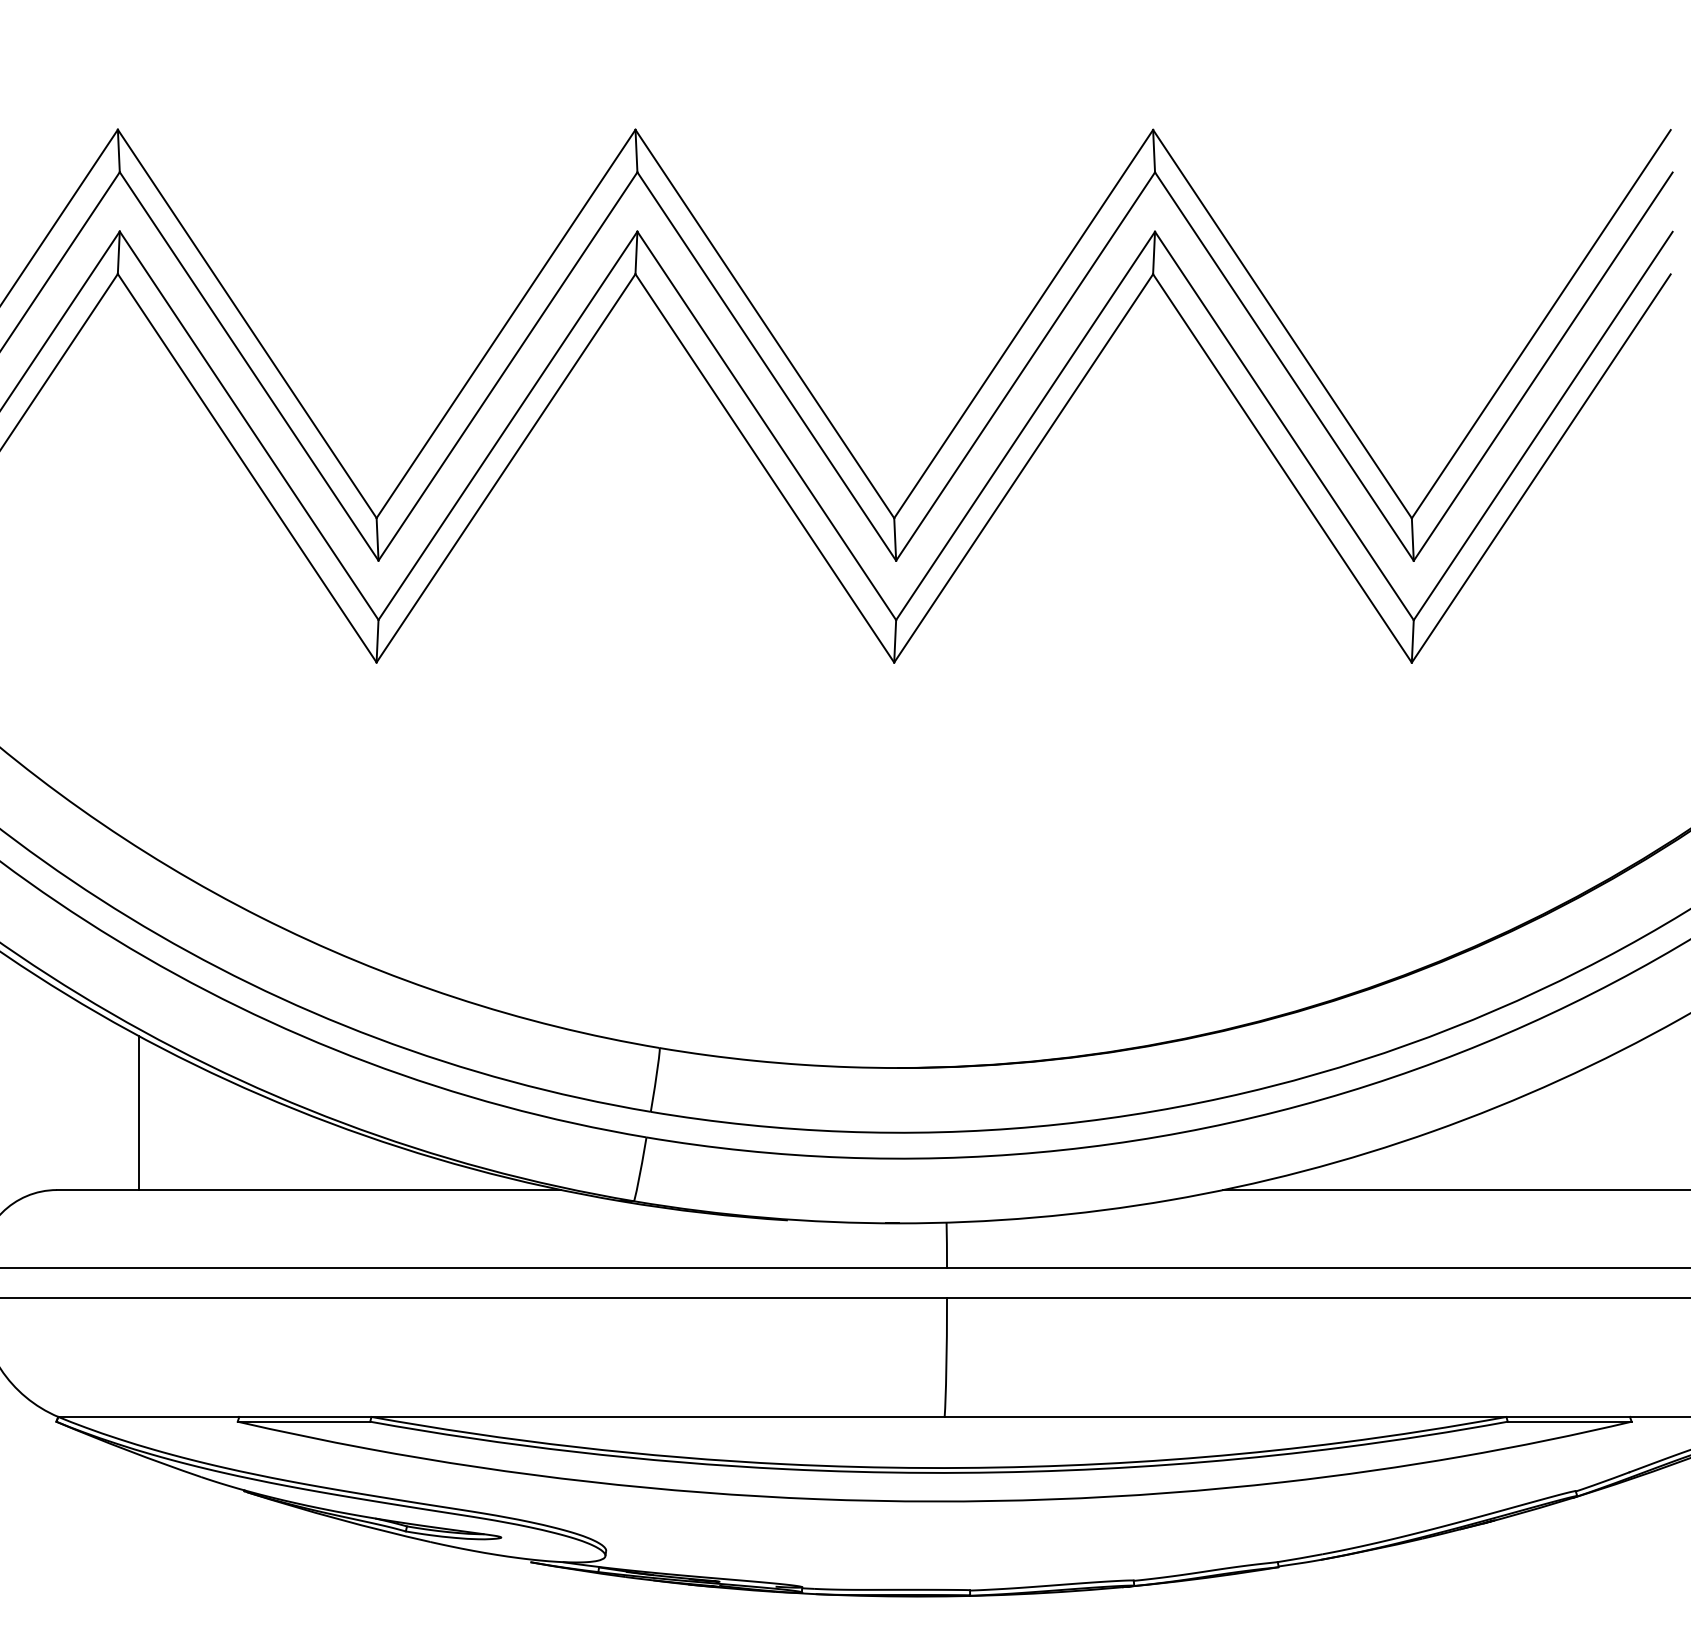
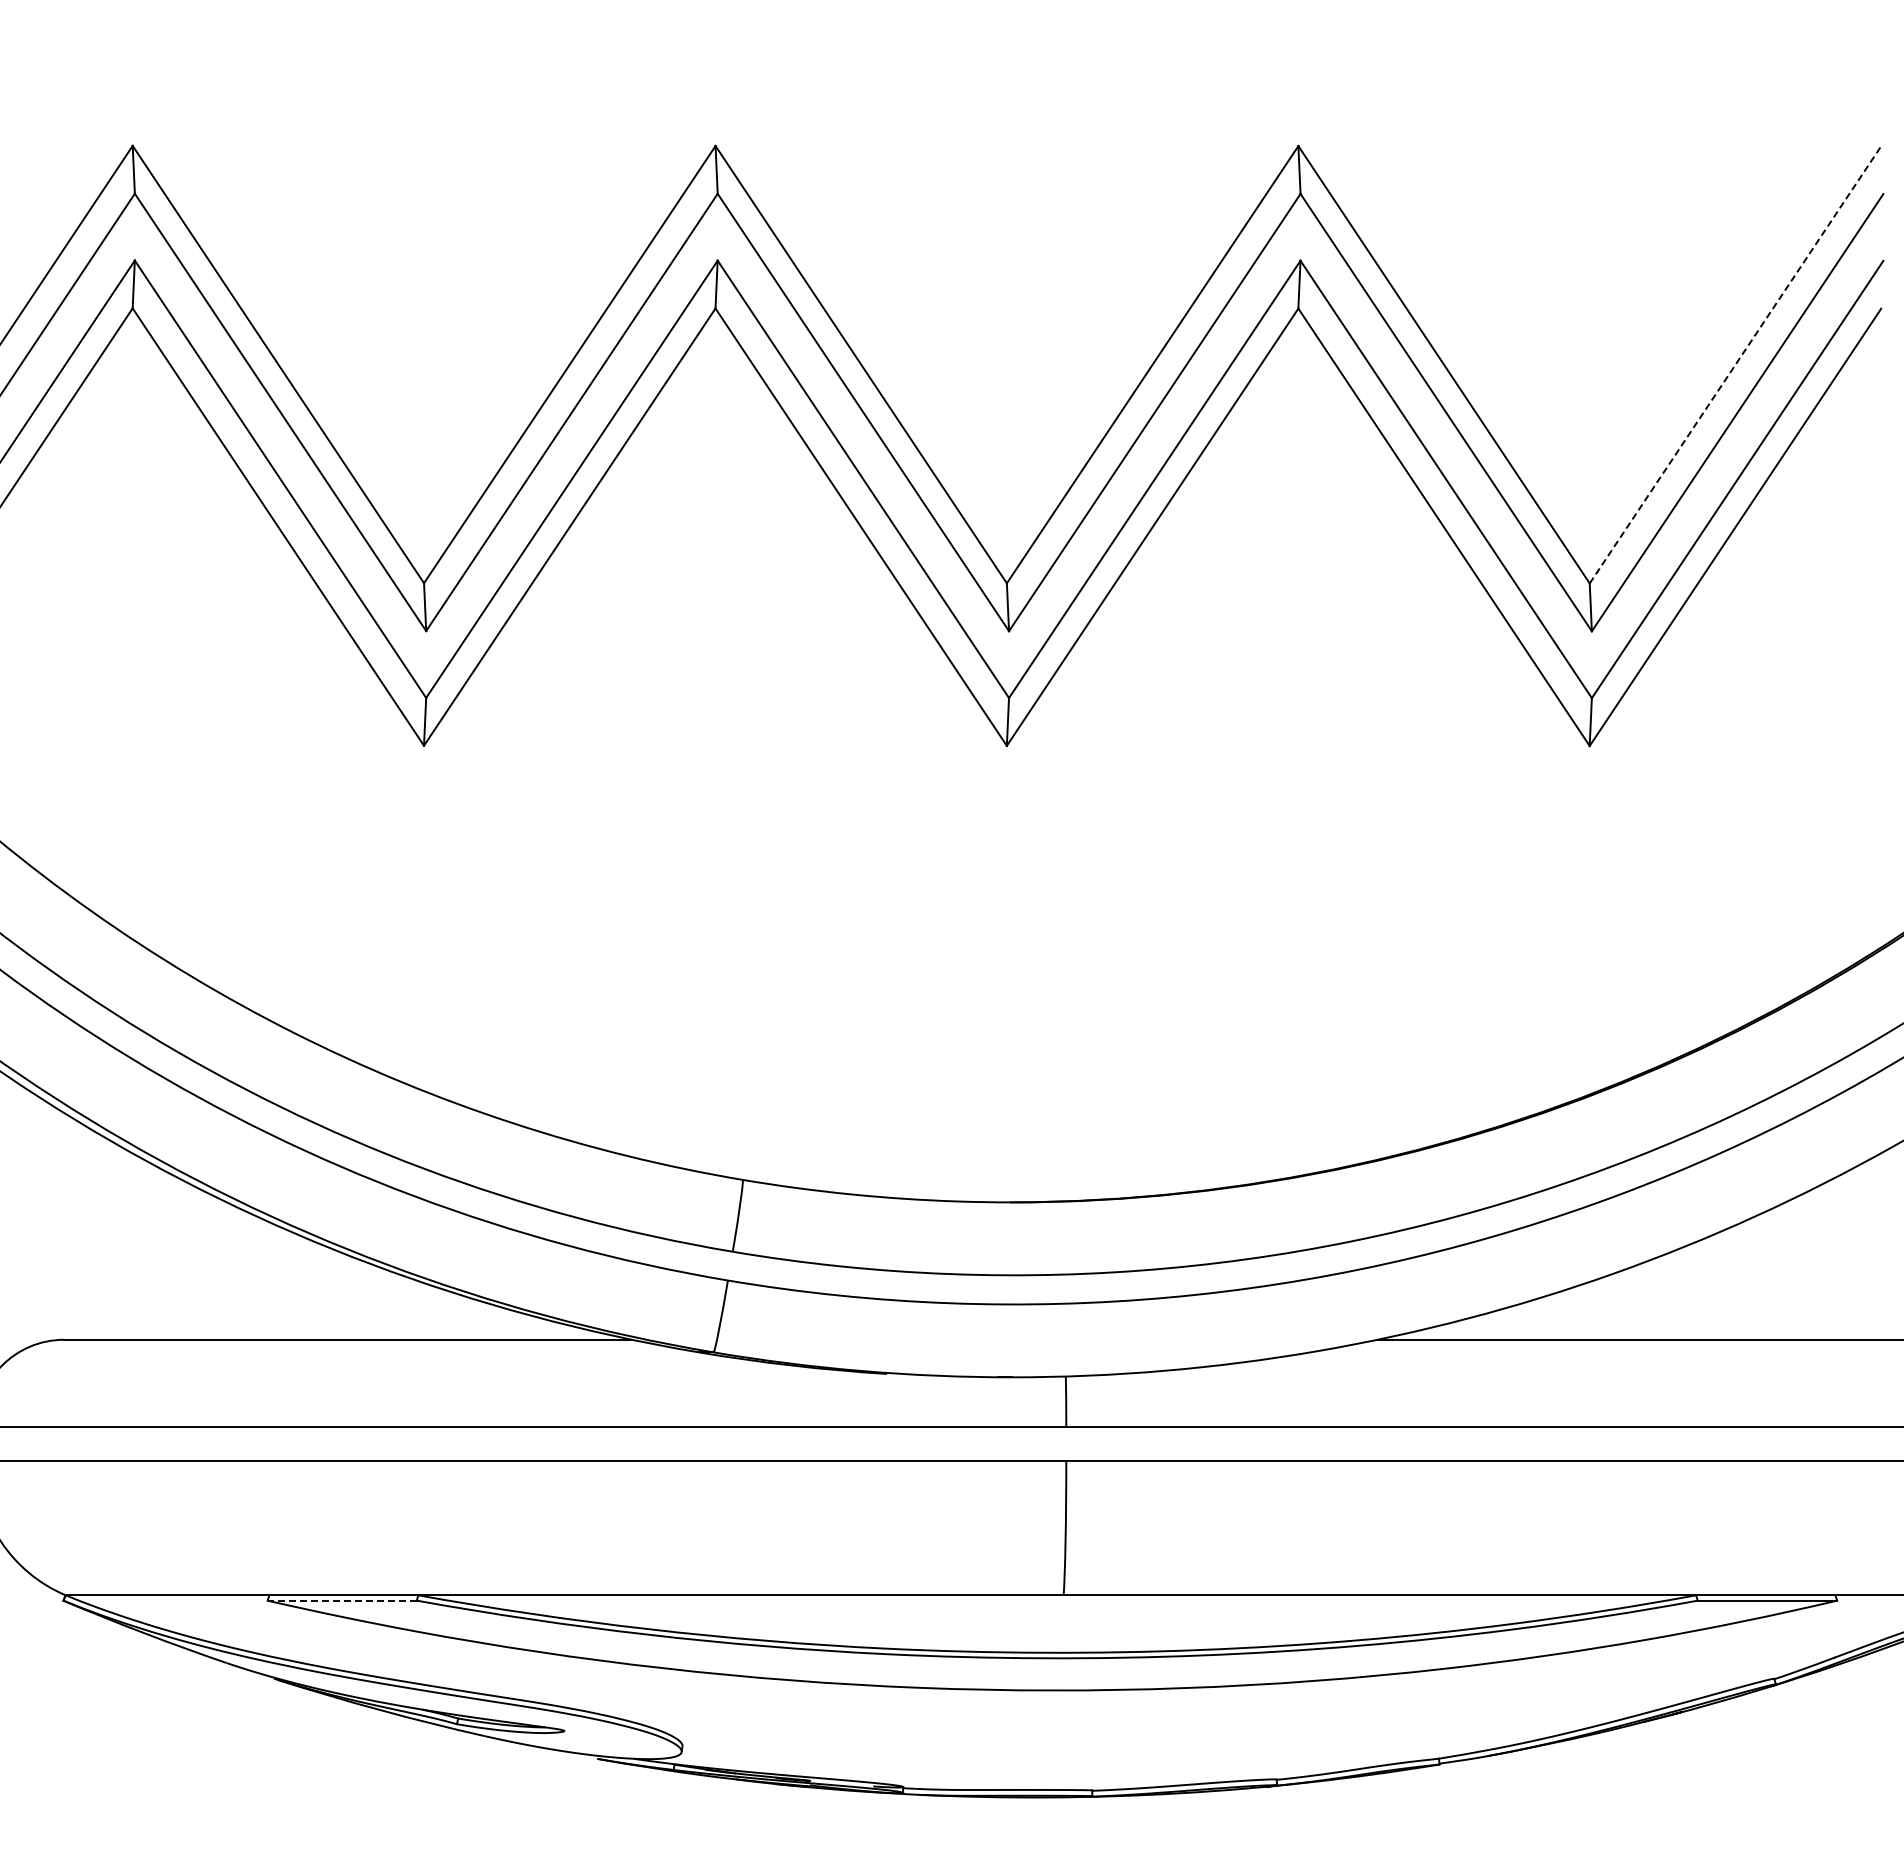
line: (1541, 323) -> (1735, 364), solid -> dashed
line: (138, 1112) -> (155, 1252), removed
line: (304, 1421) -> (342, 1600), solid -> dashed

